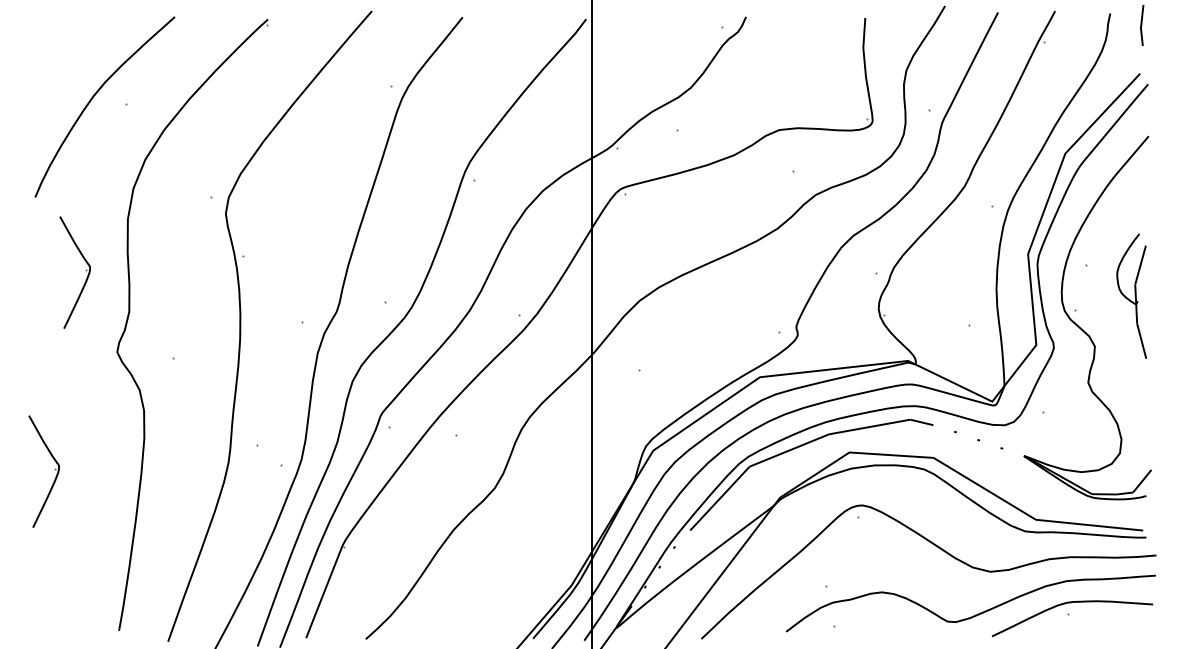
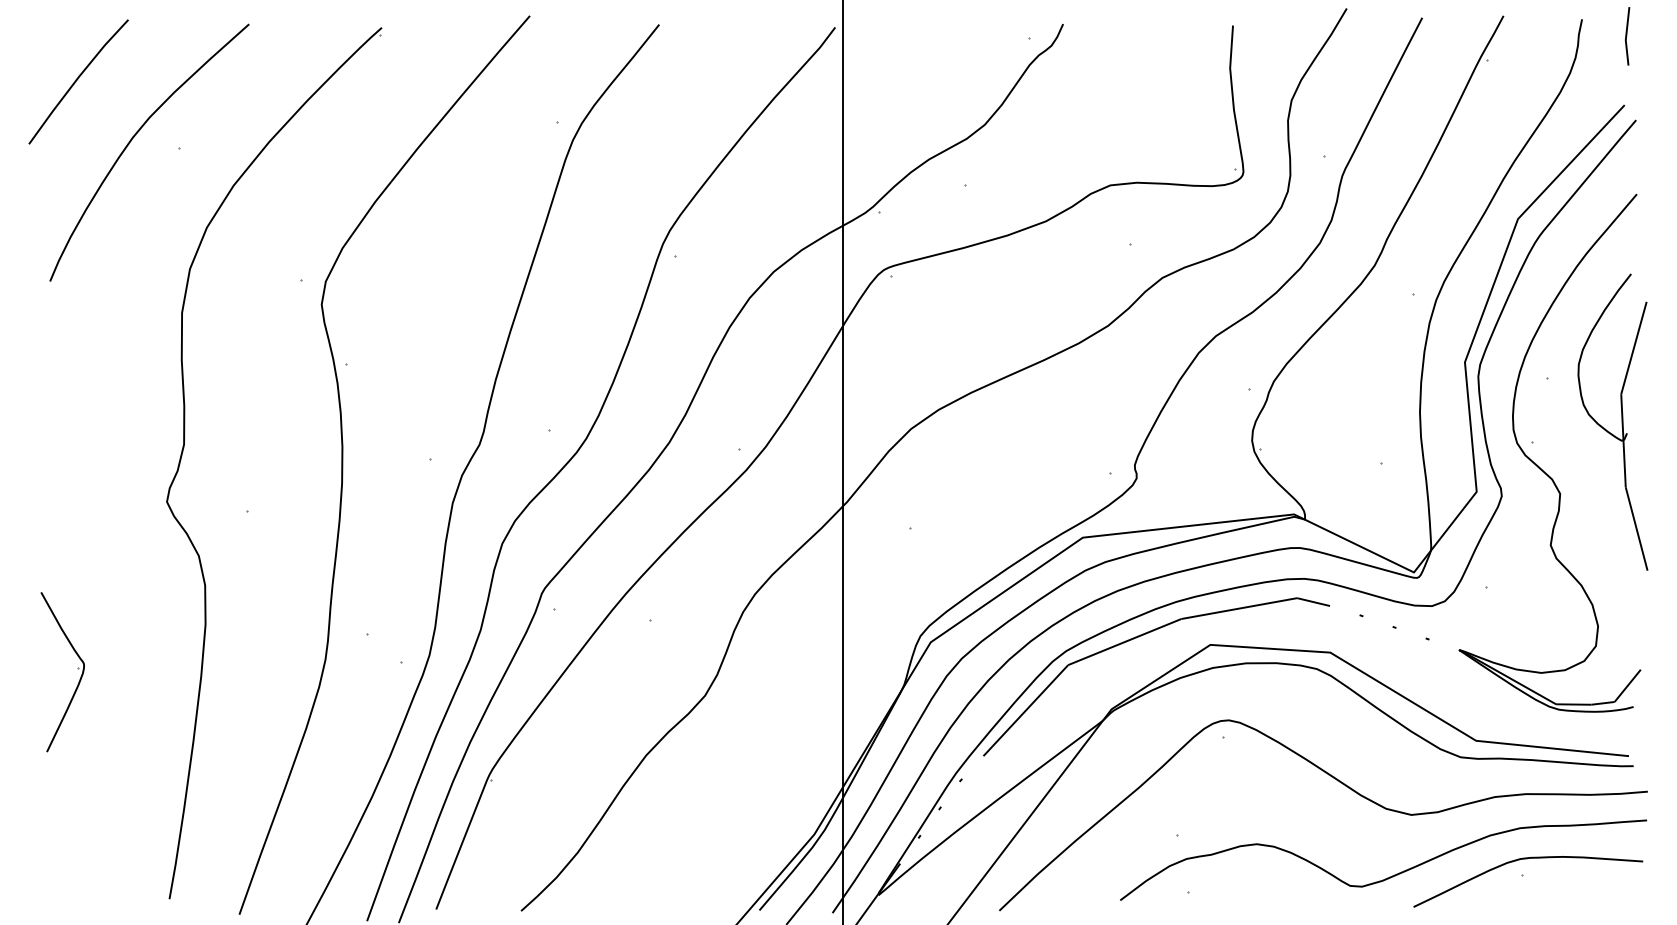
line: (54, 56) -> (77, 80), added
part: (85, 270) -> (121, 385), removed
part: (1131, 296) -> (1612, 422), size x1.67

